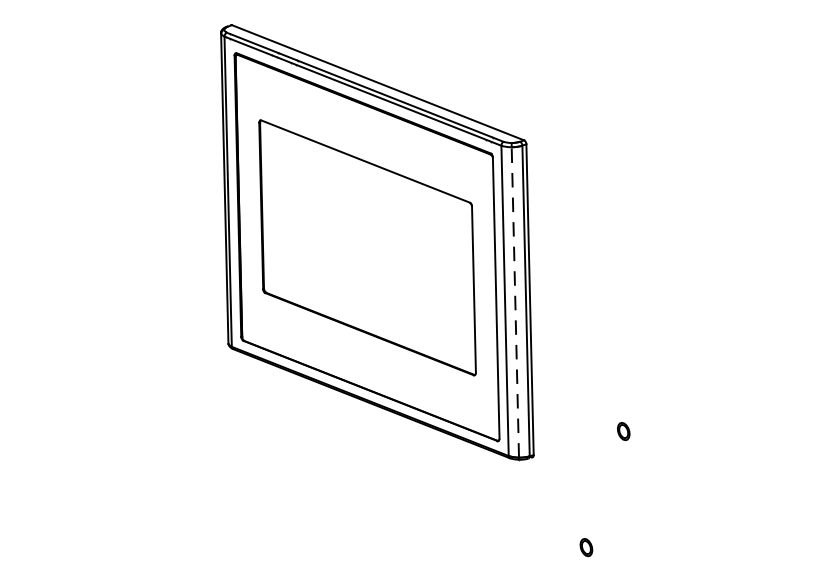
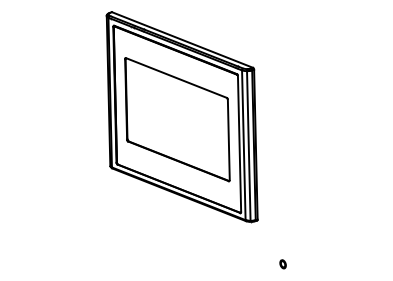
line: (514, 303) -> (248, 146), dashed -> solid
part: (622, 431) -> (300, 208), removed

